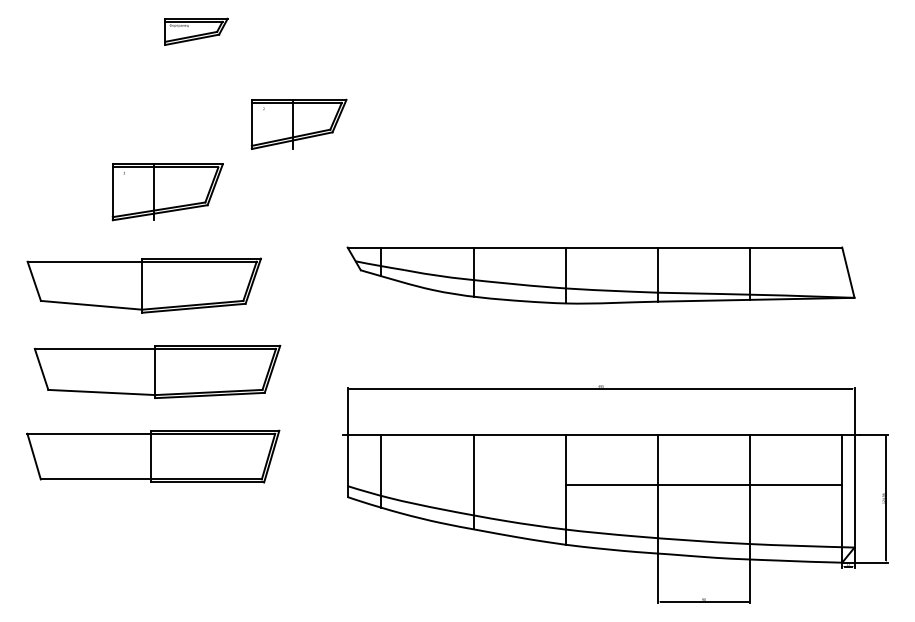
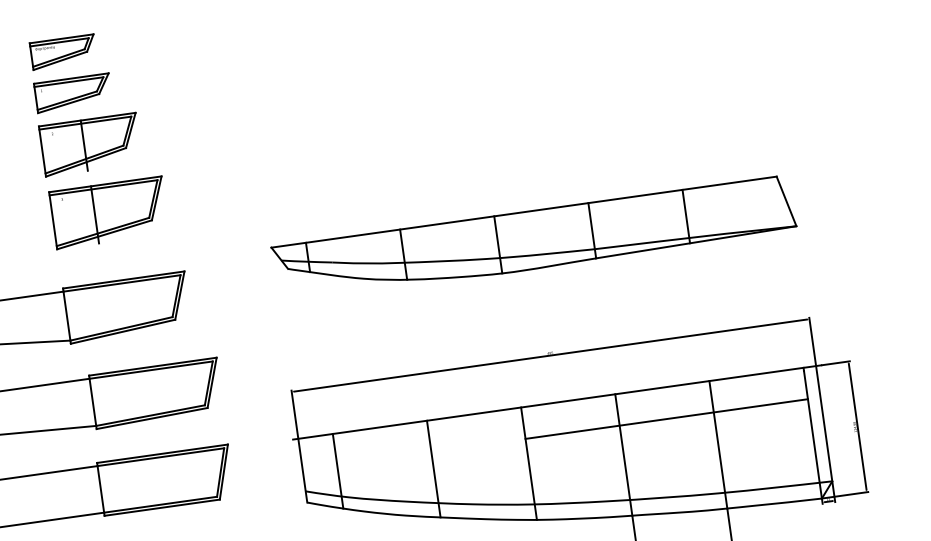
part: (196, 31) -> (63, 51), moved
part: (177, 72) -> (72, 93), added
part: (298, 123) -> (89, 143), moved
part: (167, 192) -> (109, 213), moved
line: (703, 485) -> (666, 419), moved

